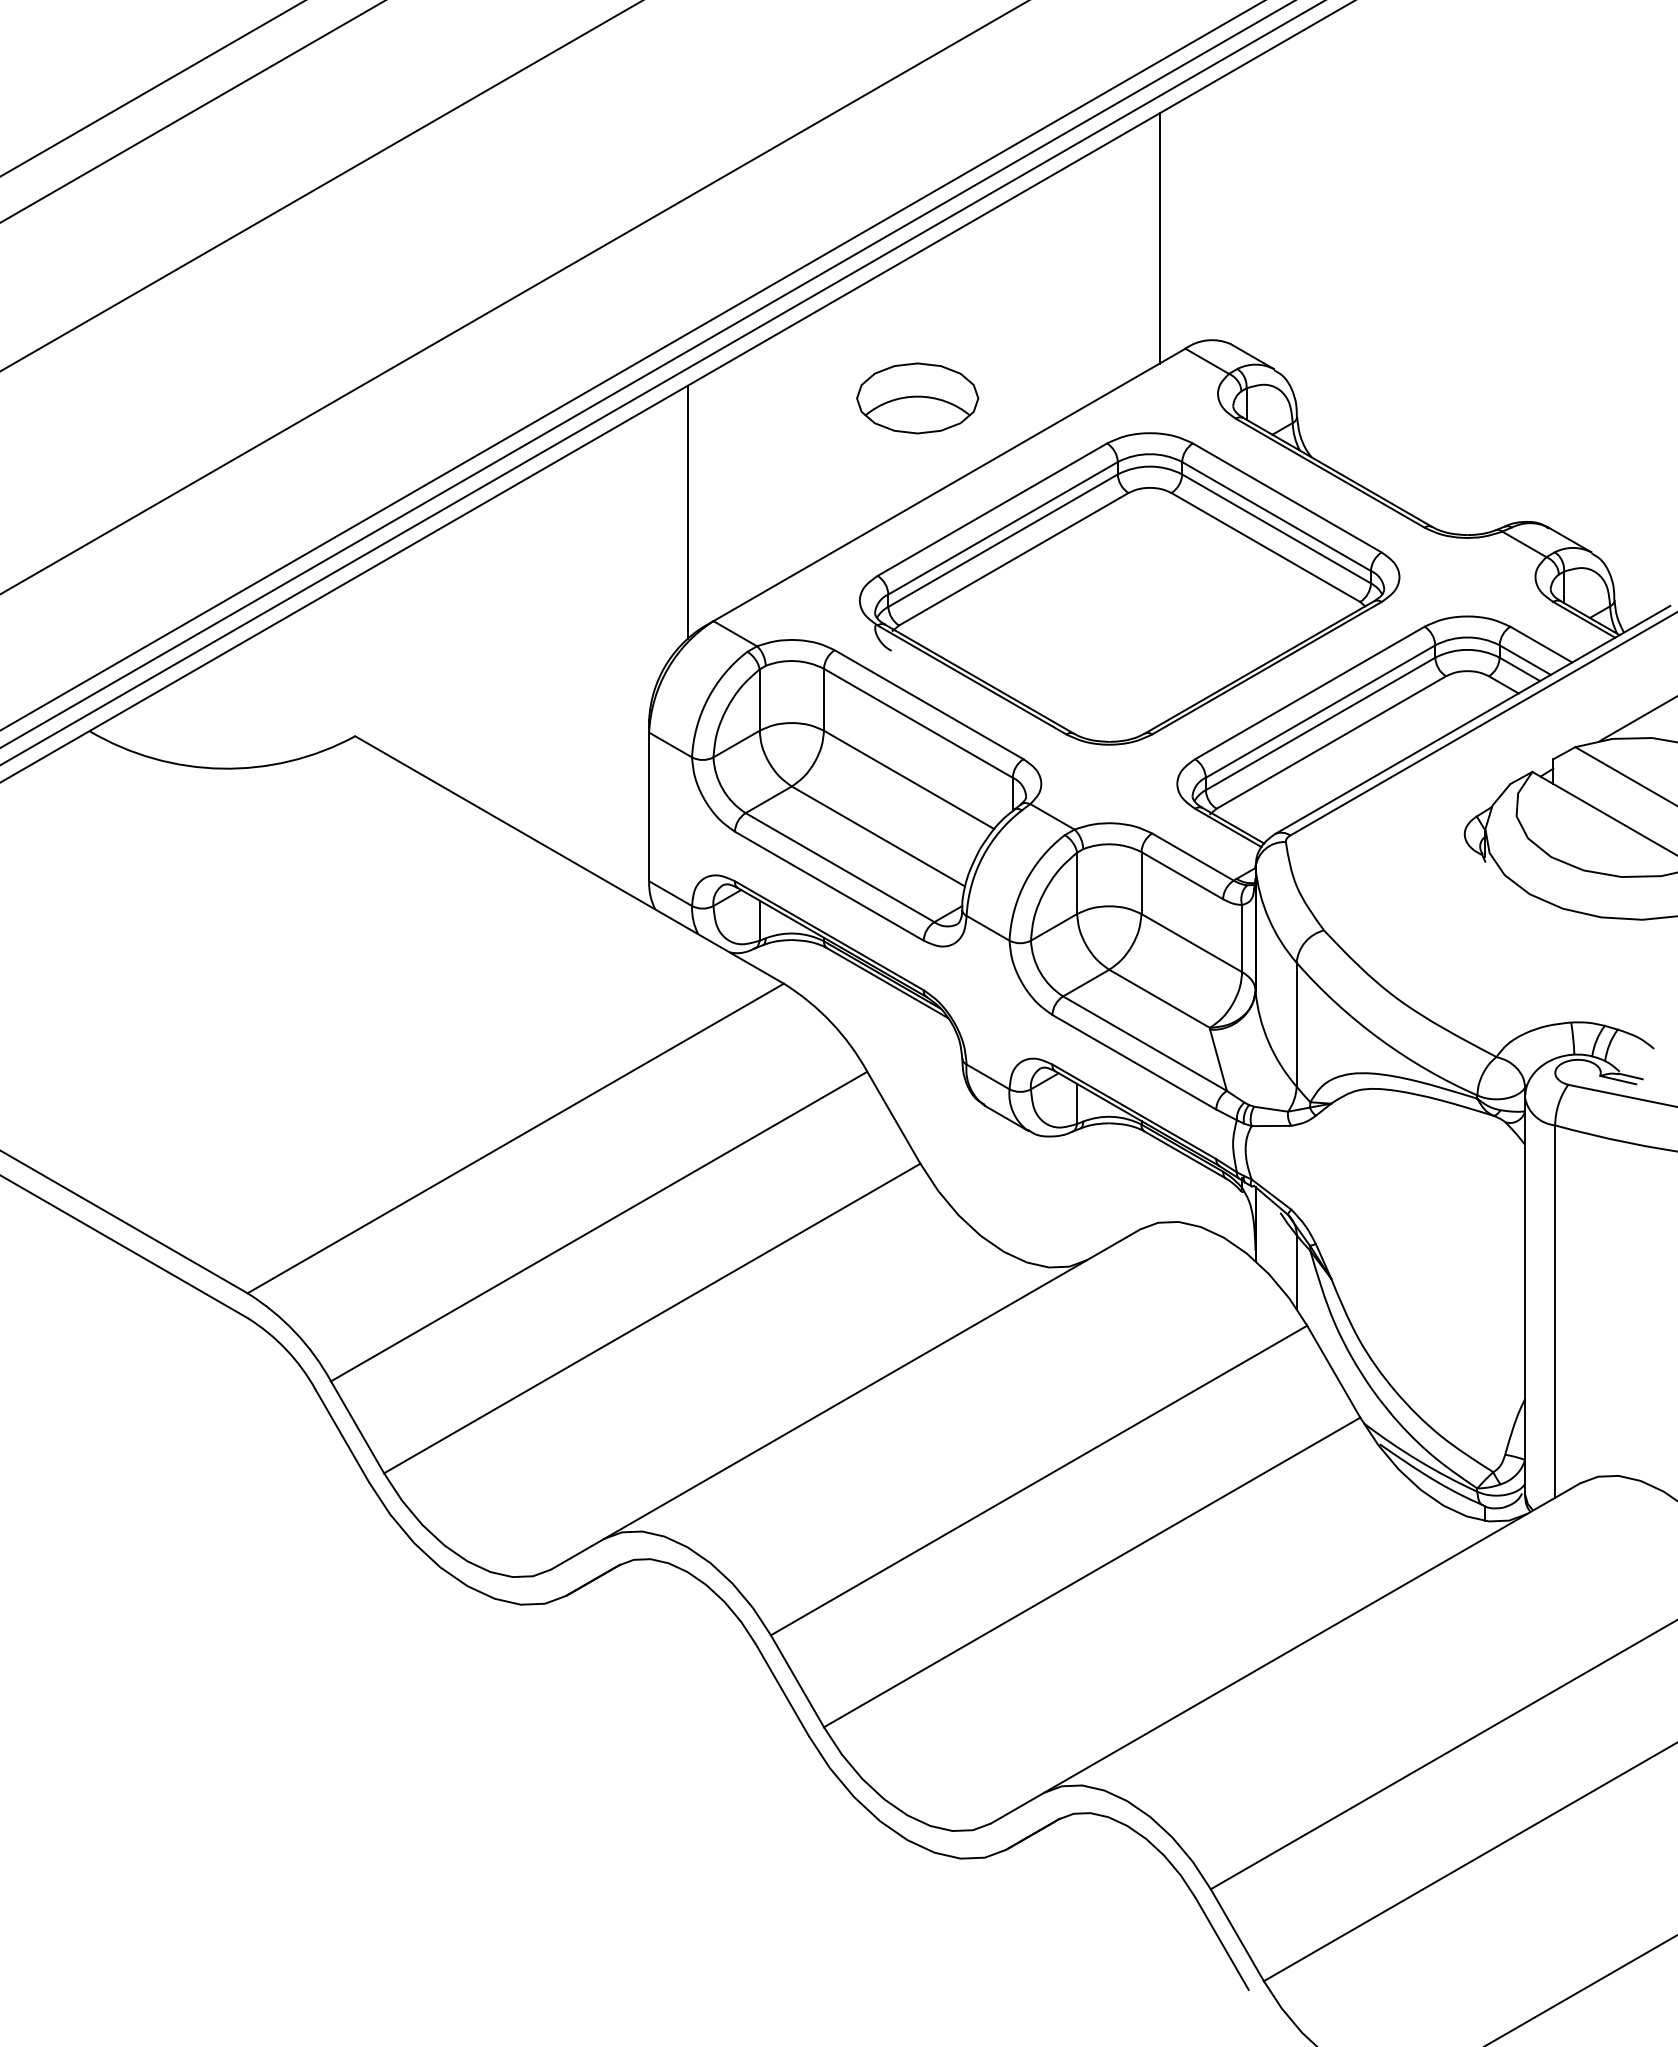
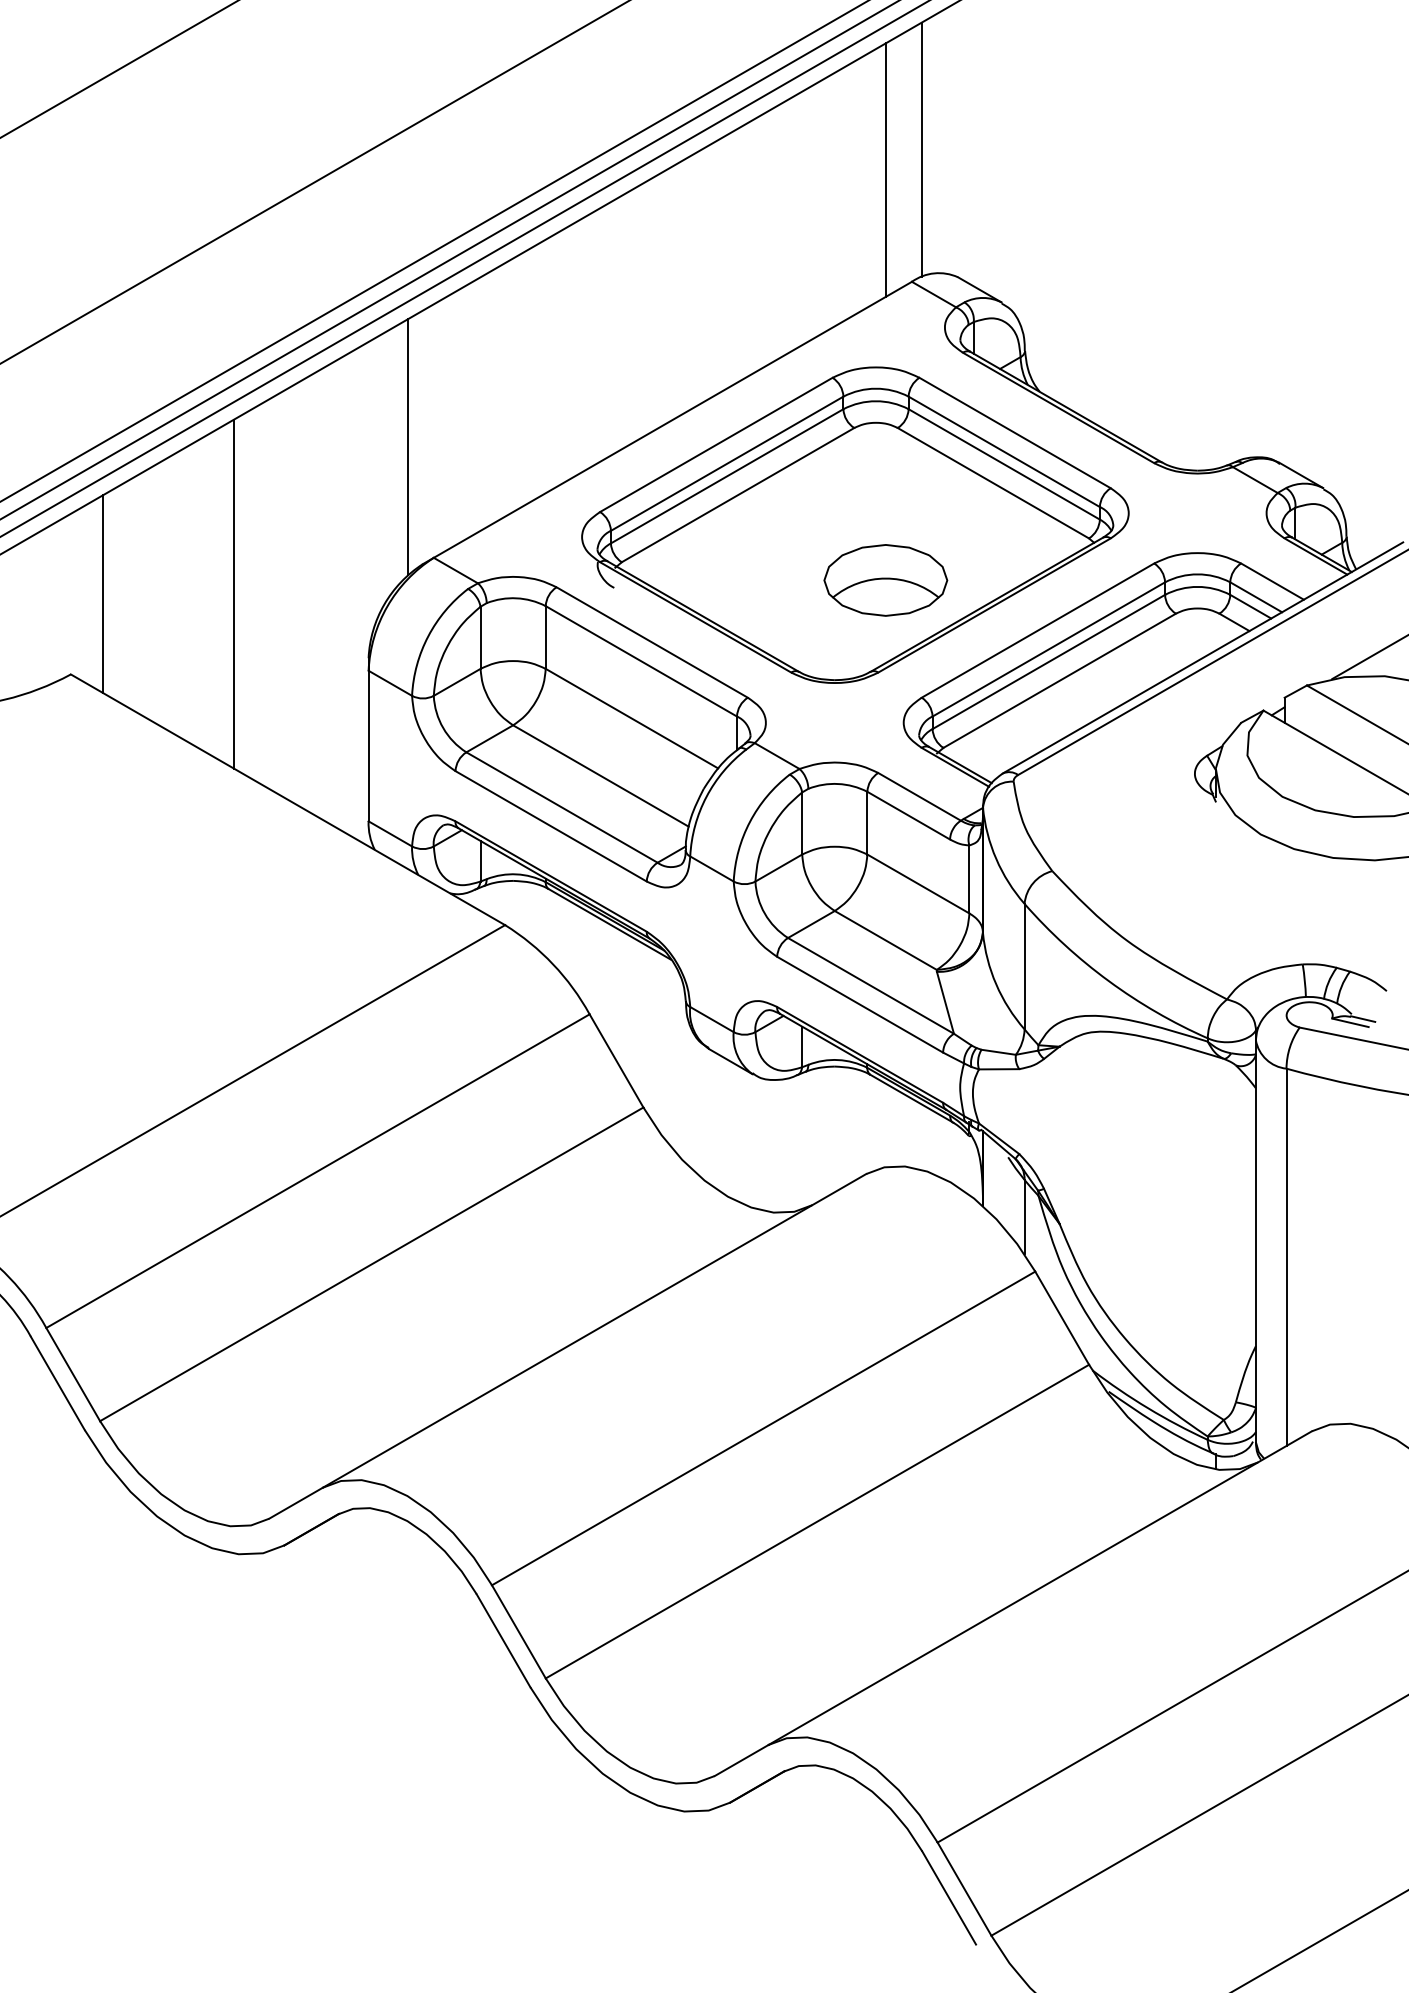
line: (1195, 217) -> (922, 148), added
part: (917, 398) -> (885, 580), moved
line: (387, 656) -> (103, 593), added
line: (516, 656) -> (234, 593), added

